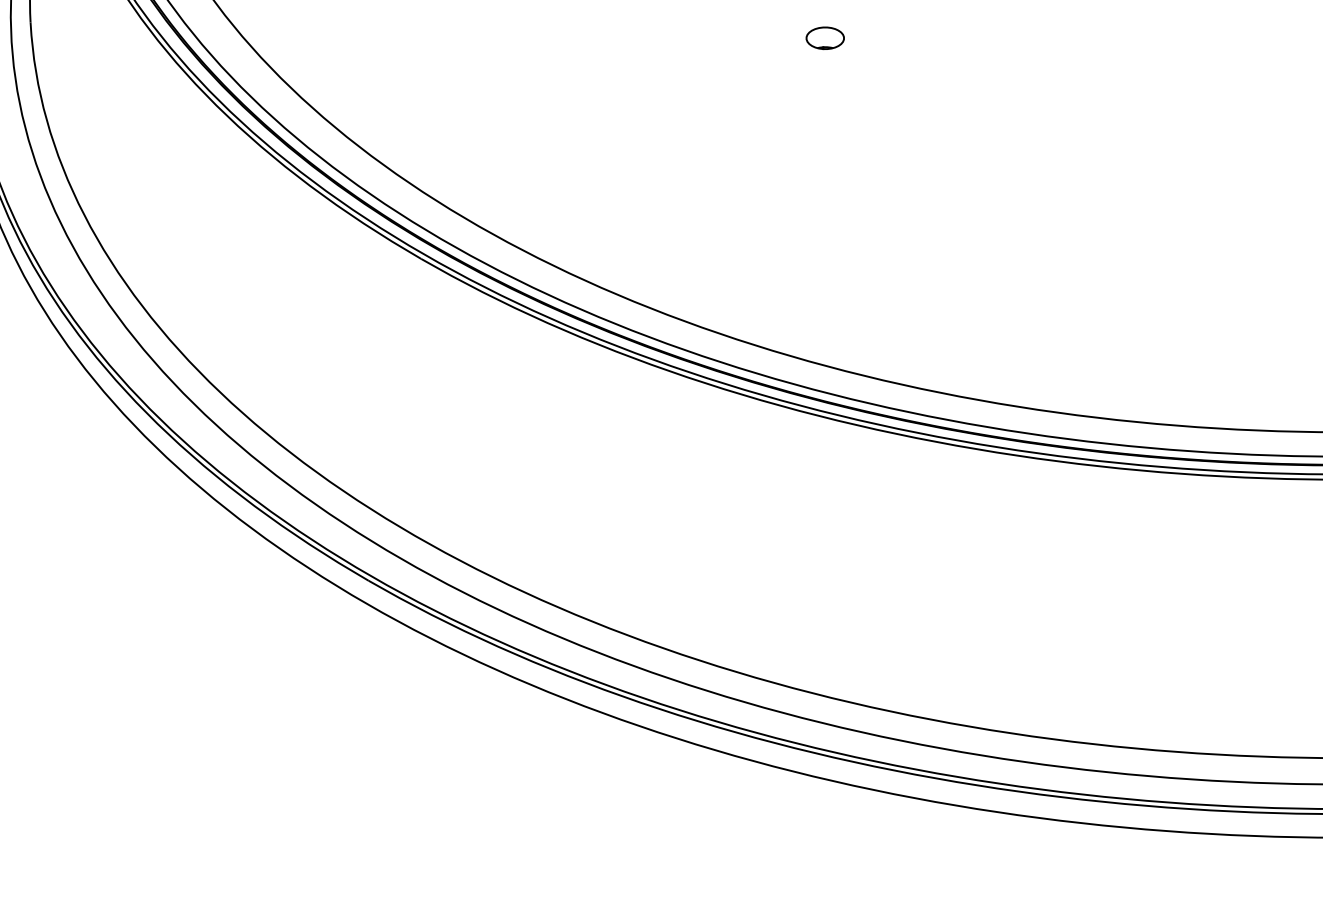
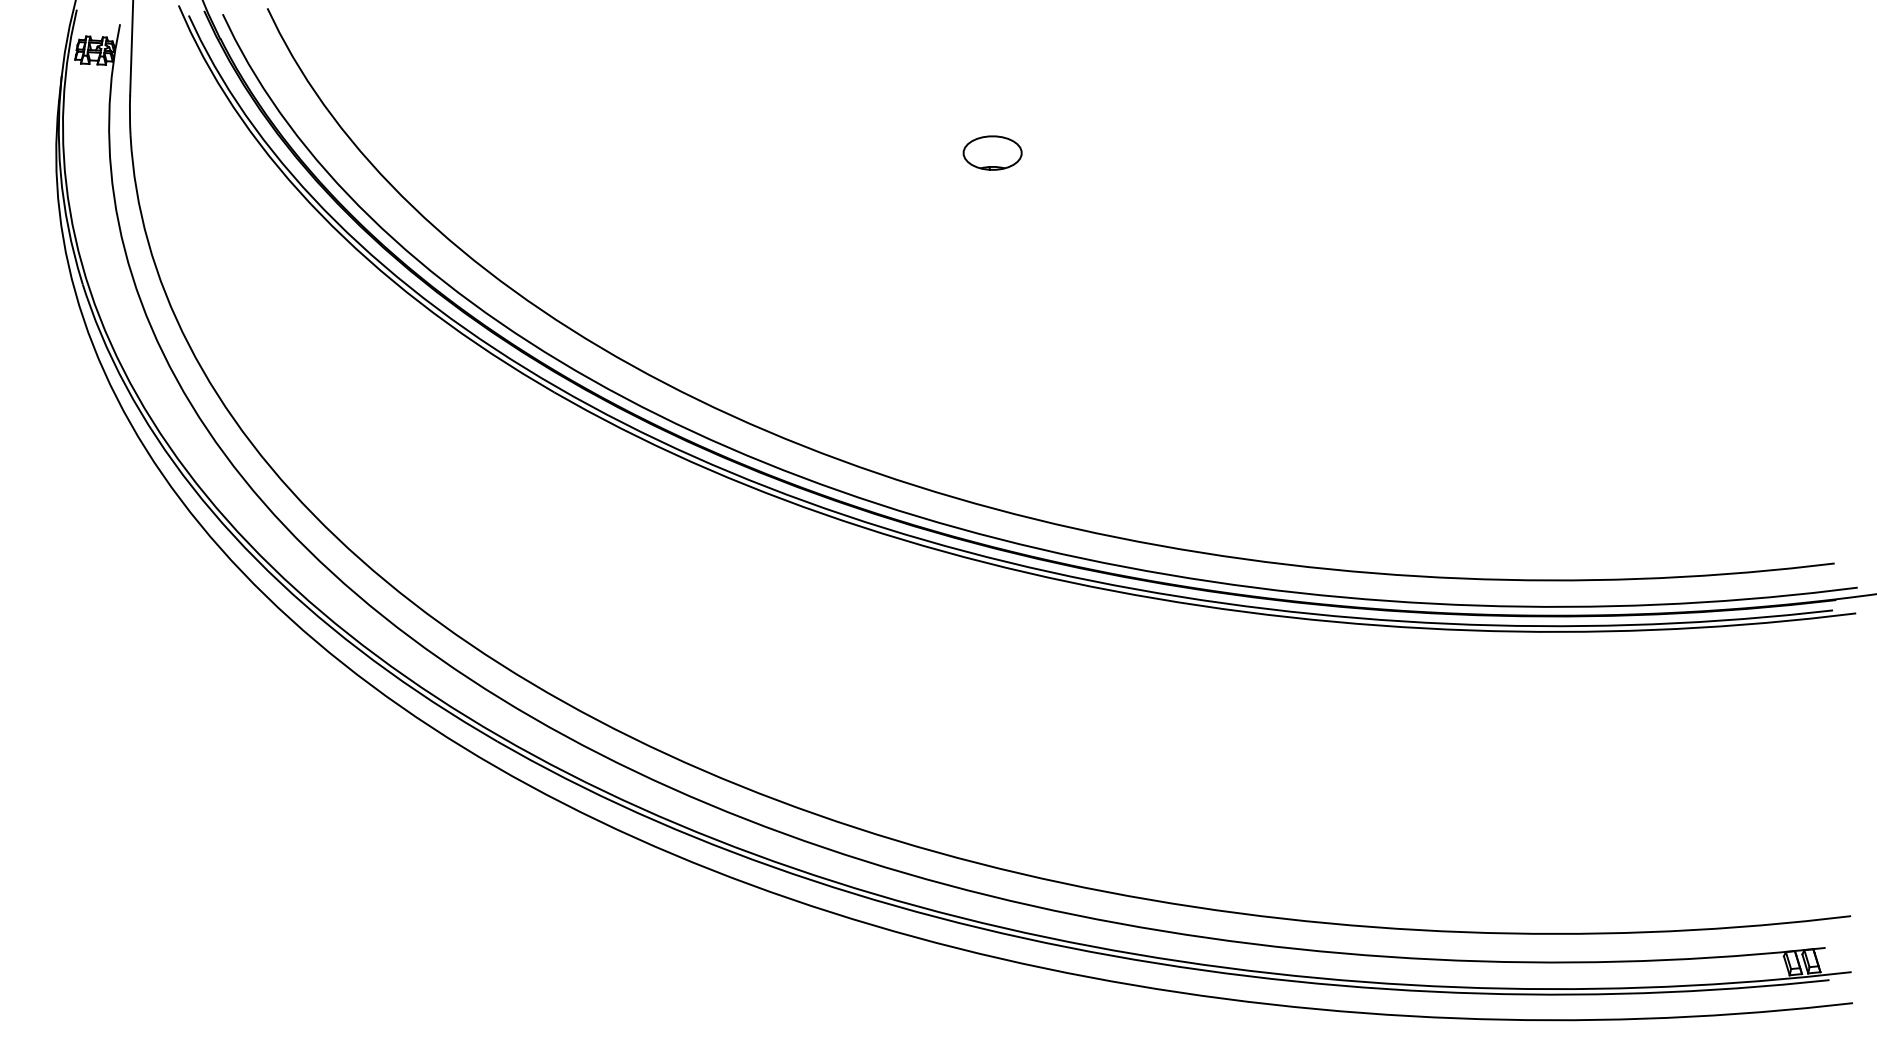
part: (825, 37) -> (992, 152), size x1.43

